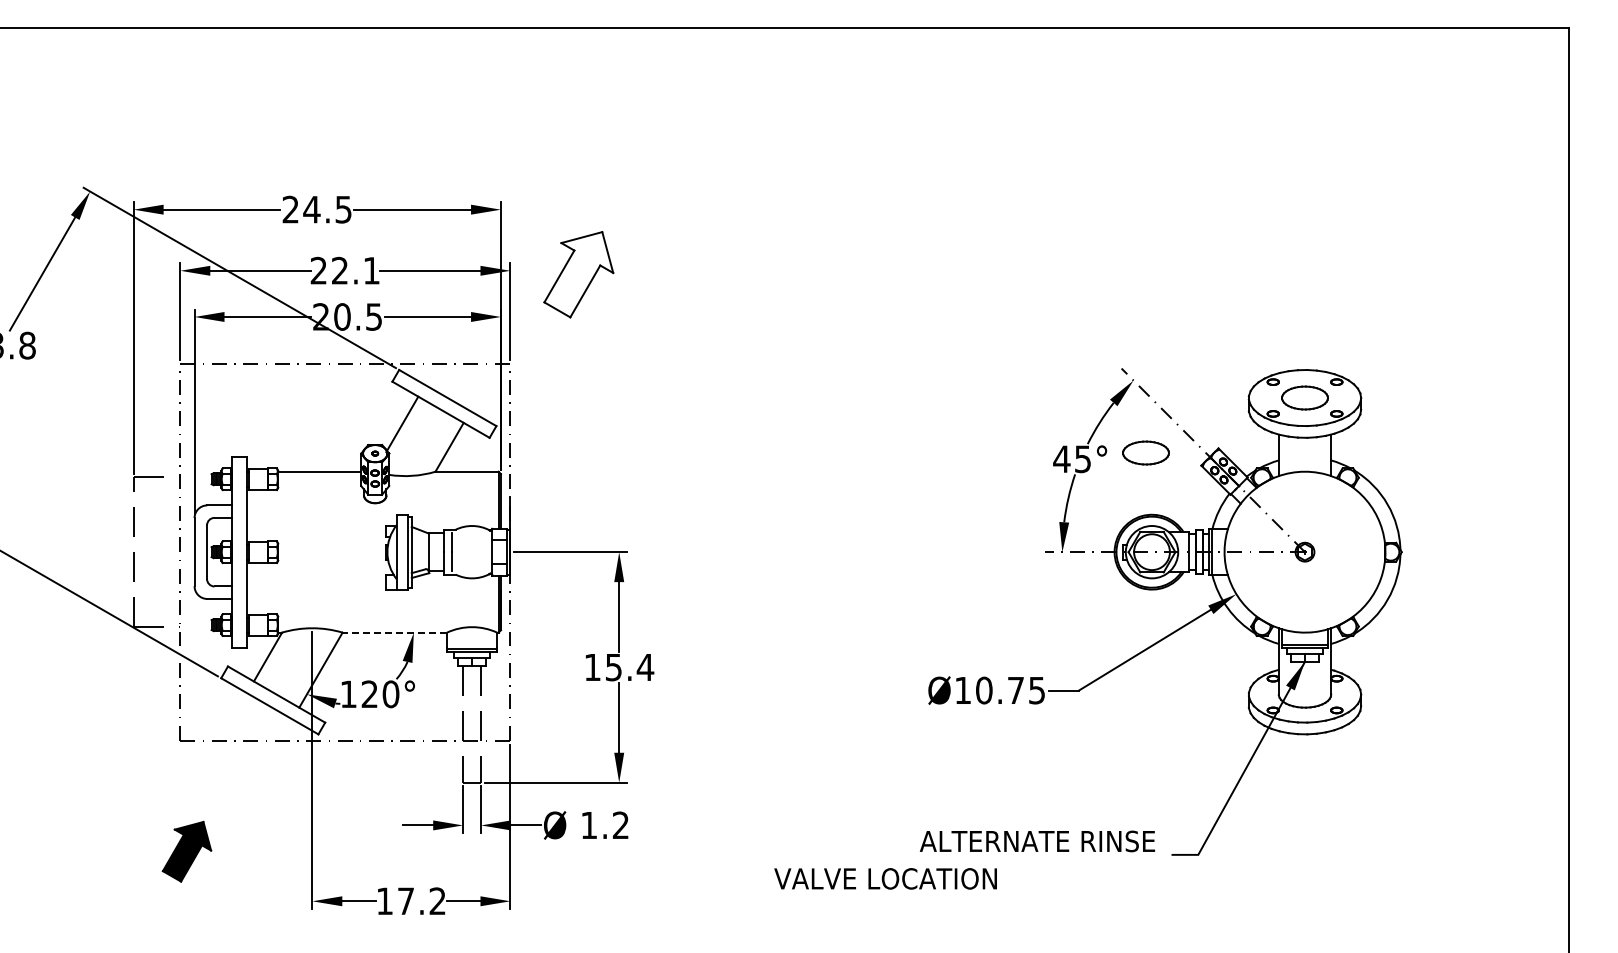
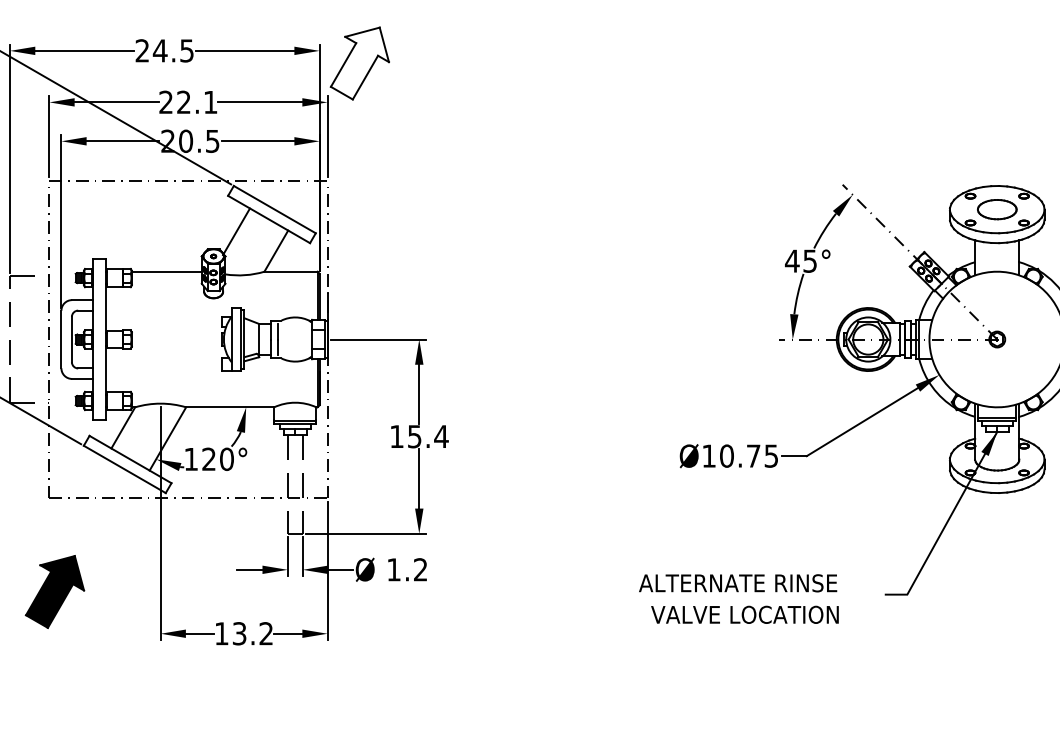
part: (578, 274) -> (359, 63), moved
part: (1145, 452) -> (862, 255), removed
line: (394, 632) -> (229, 407), dashed -> solid
text: (1036, 841) -> (737, 583), moved
part: (186, 851) -> (54, 591), size x1.43
text: (885, 878) -> (744, 614), moved
text: (405, 901) -> (239, 633), 17.2 -> 13.2

